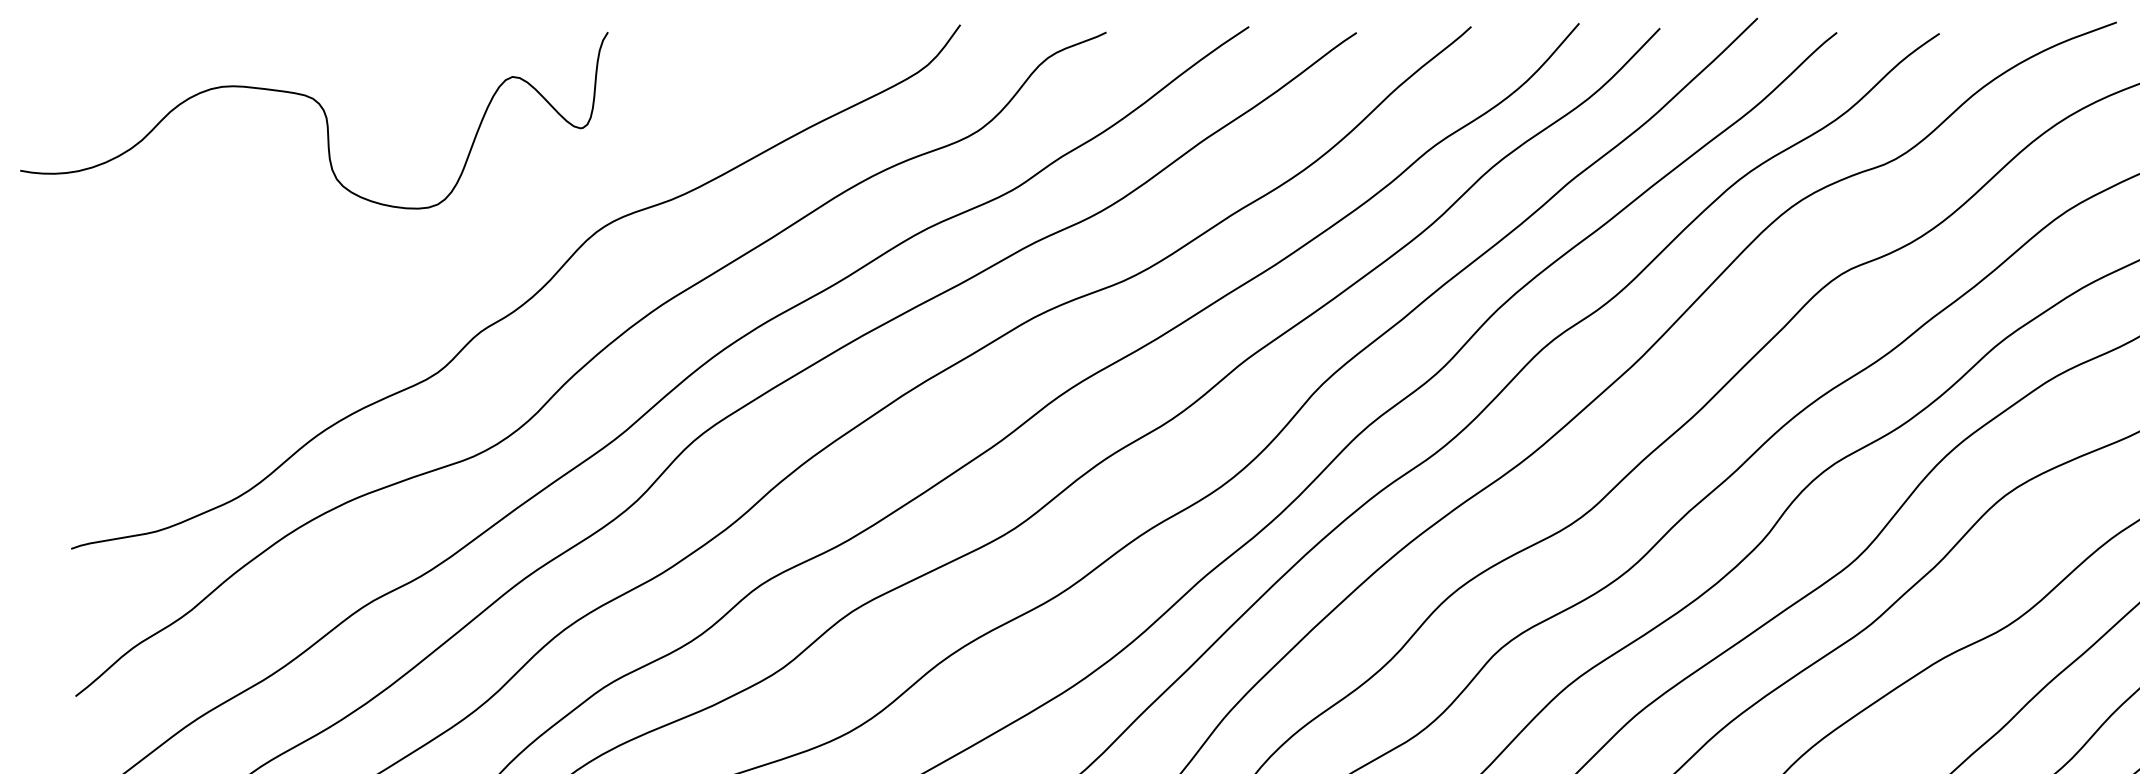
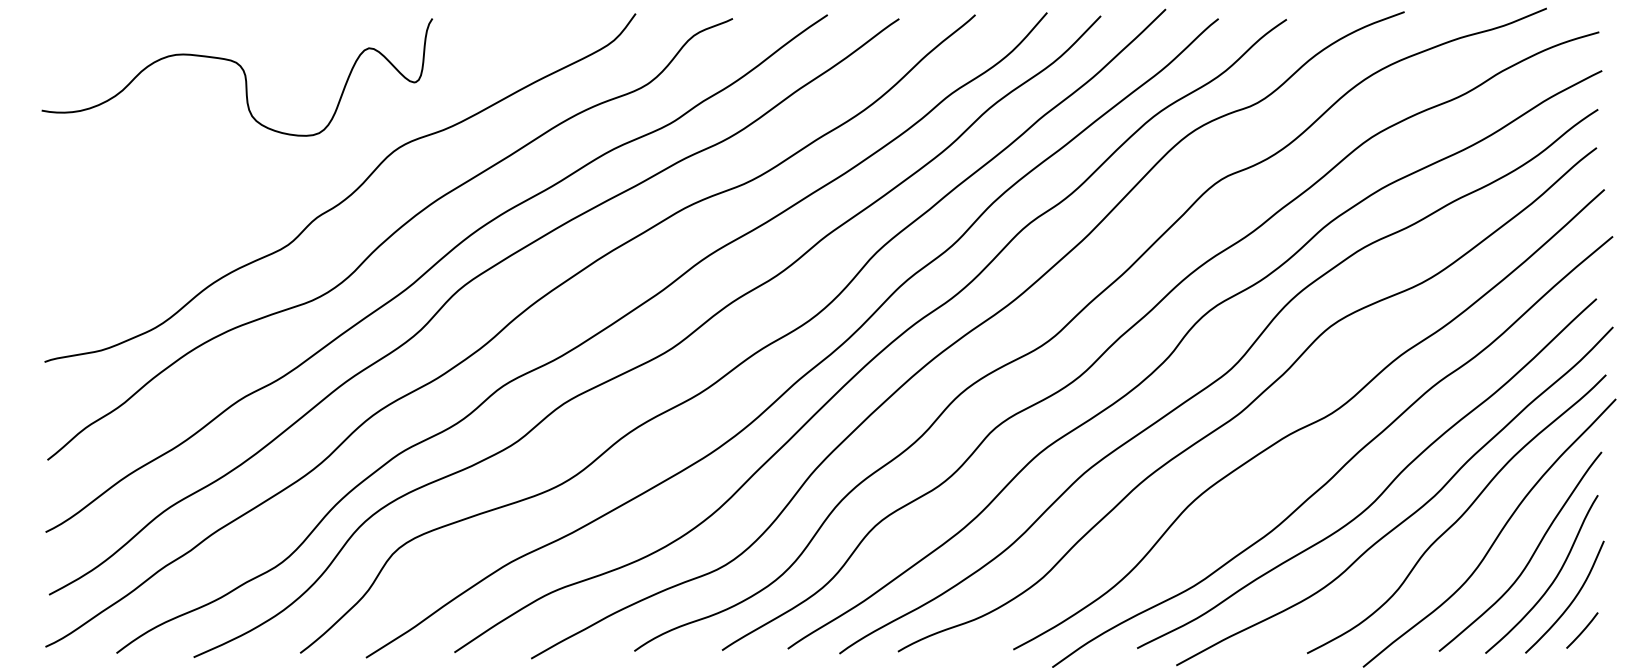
curve: (325, 120) -> (244, 77), moved

